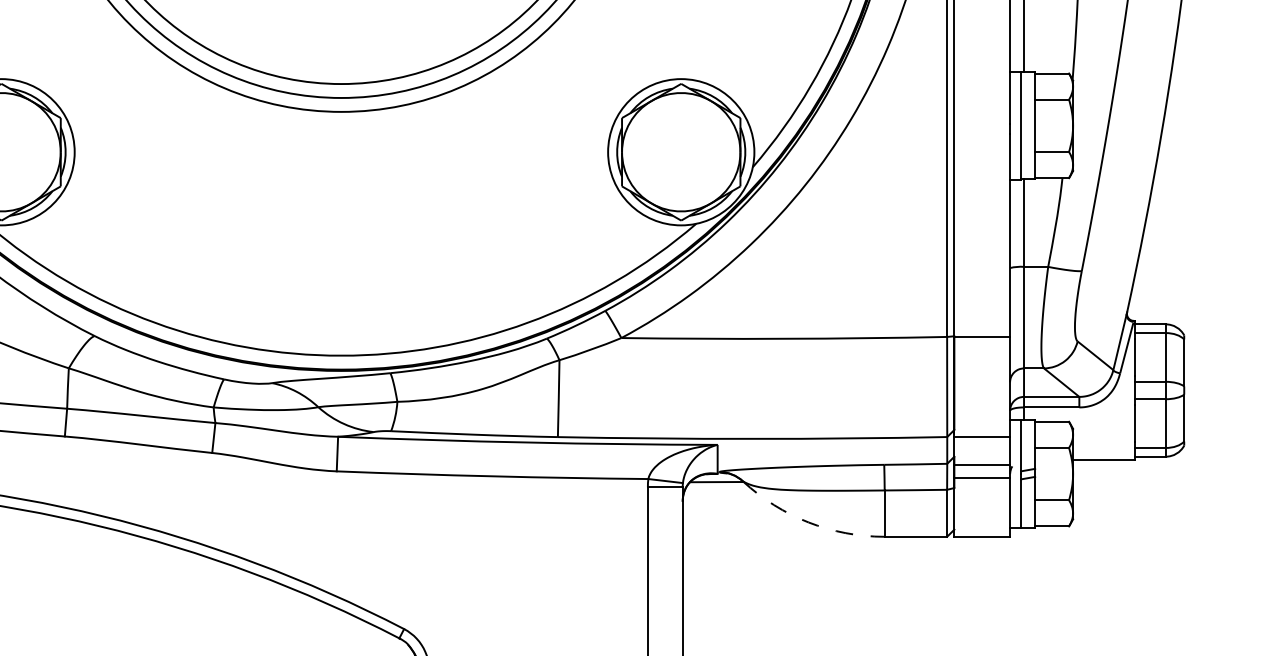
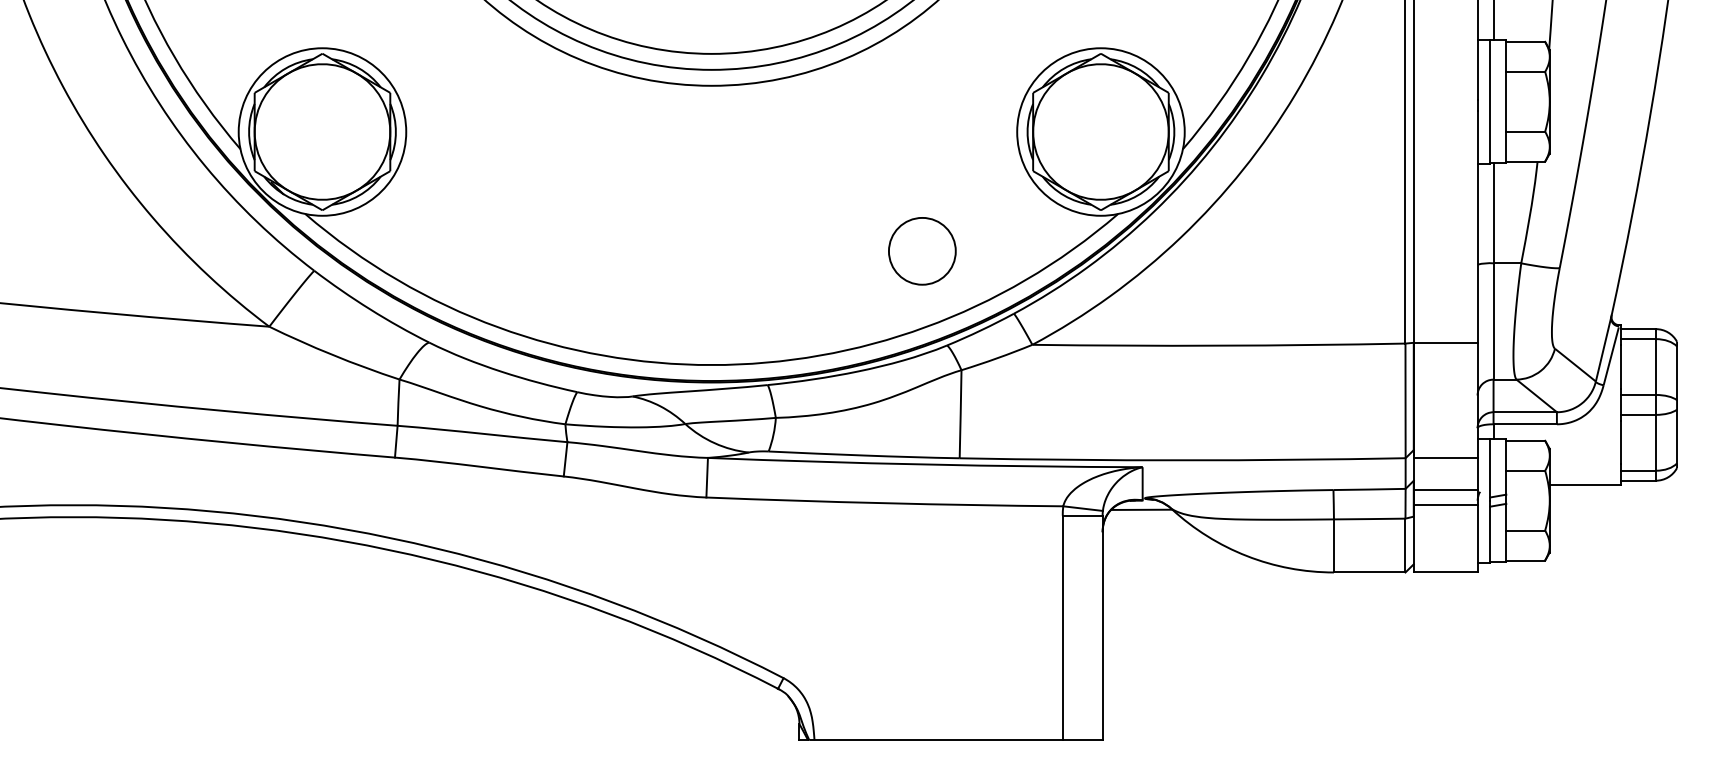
circle: (525, 256) -> (922, 251), added
arc: (808, 522) -> (1246, 556), dashed -> solid

